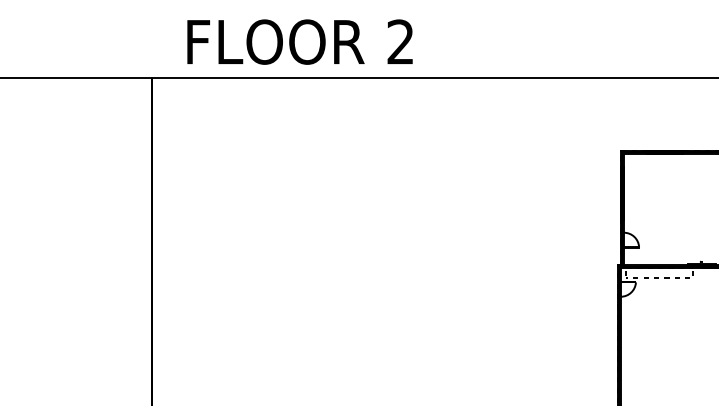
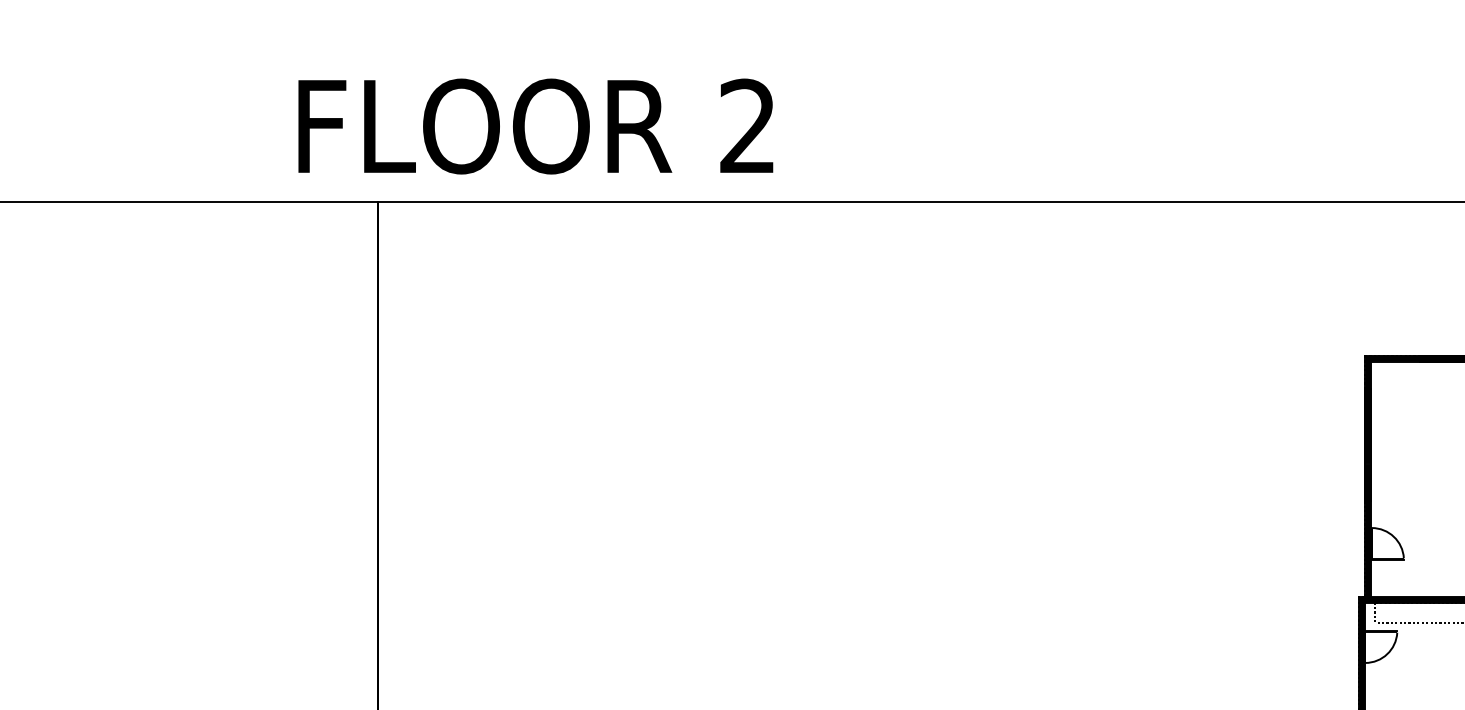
text: (299, 41) -> (534, 125), moved

